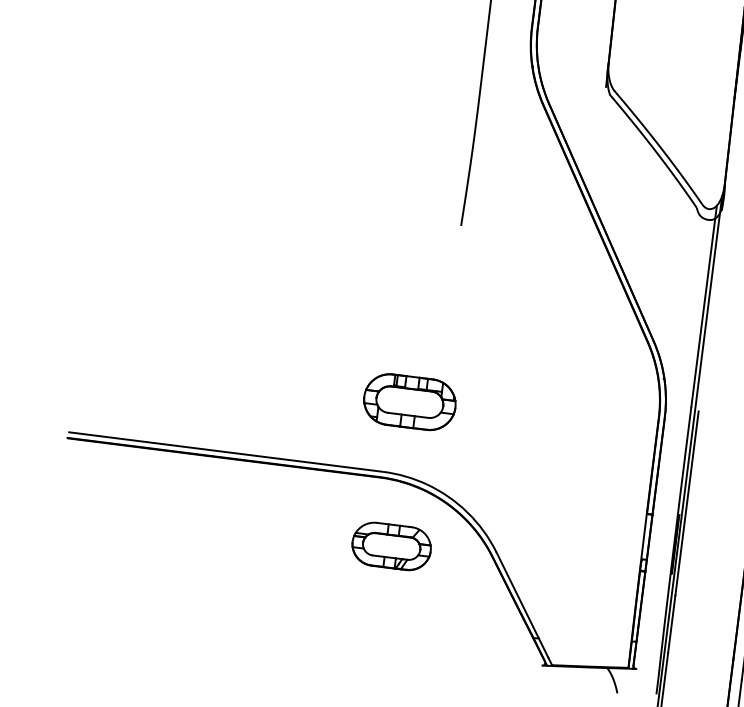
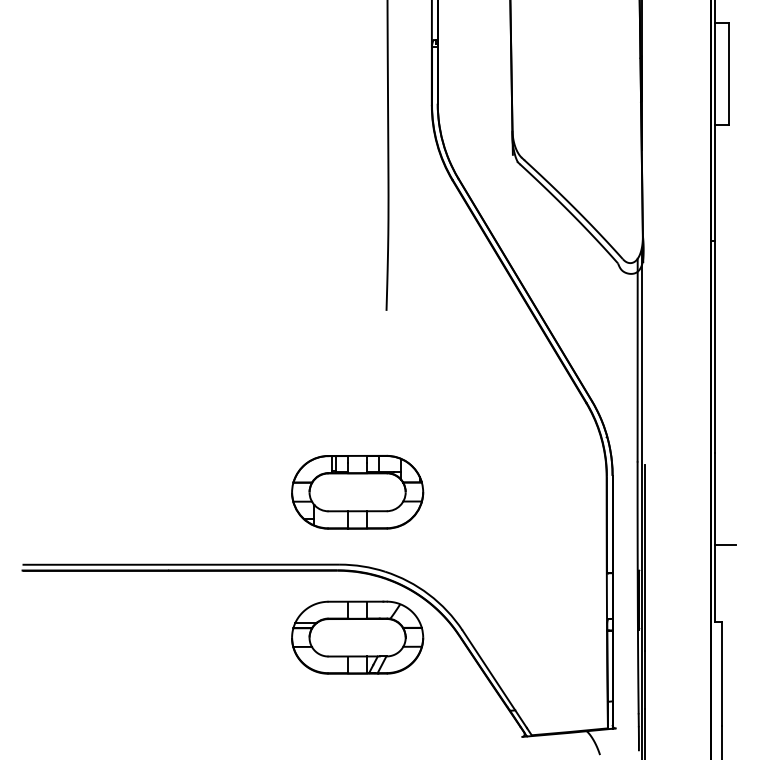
part: (409, 401) -> (357, 491), size x1.43
part: (391, 546) -> (357, 637), size x1.67

